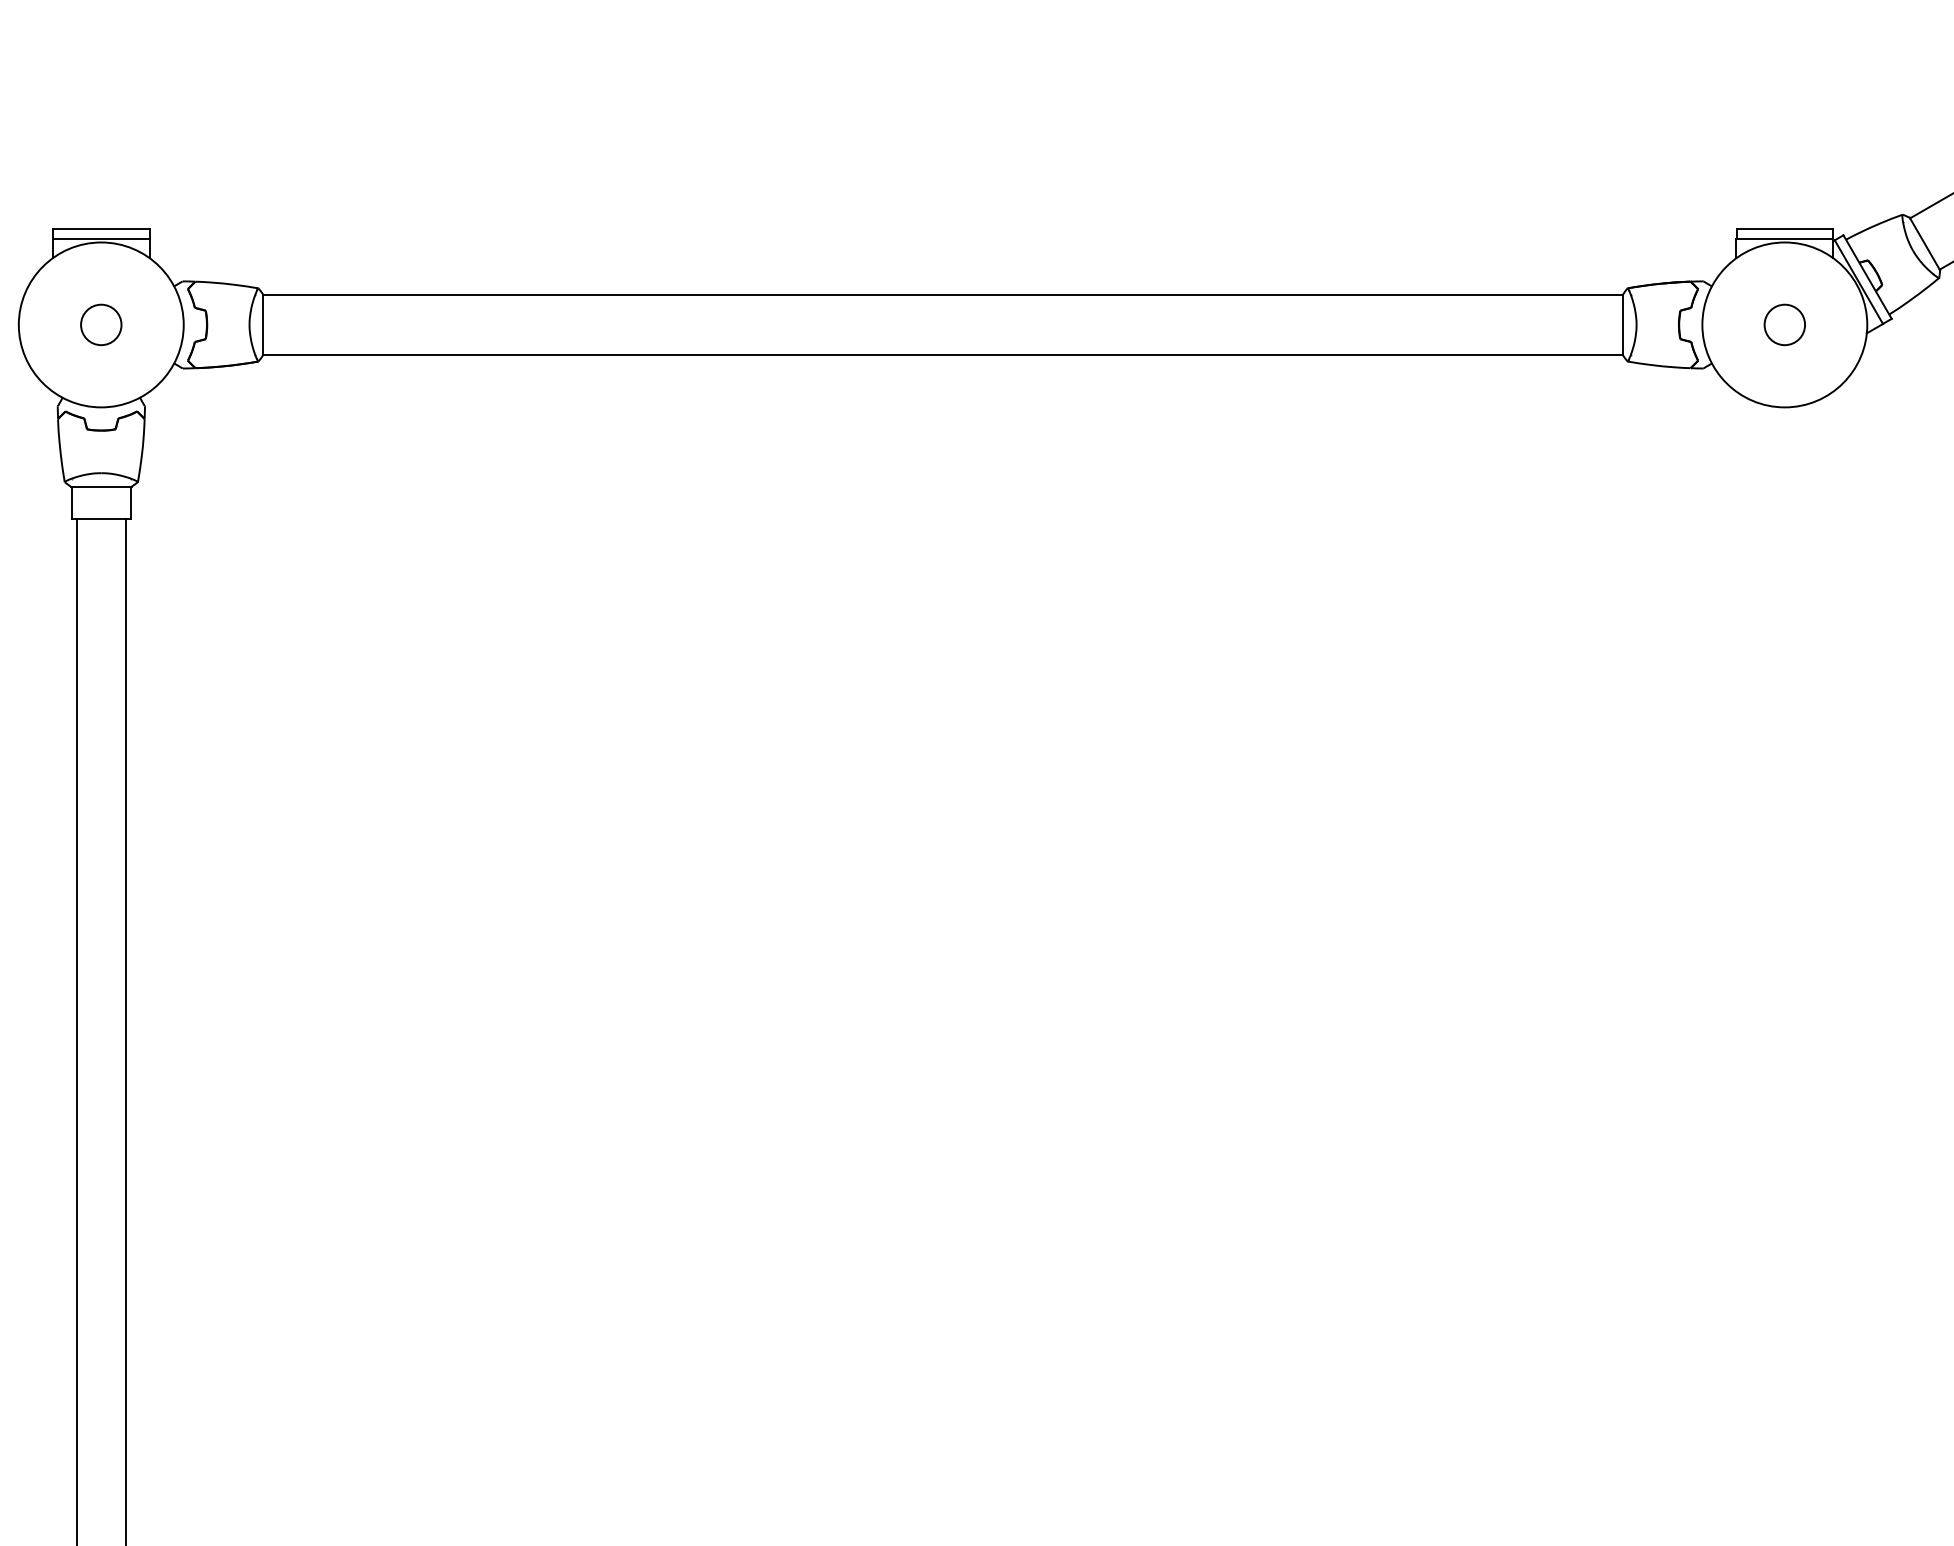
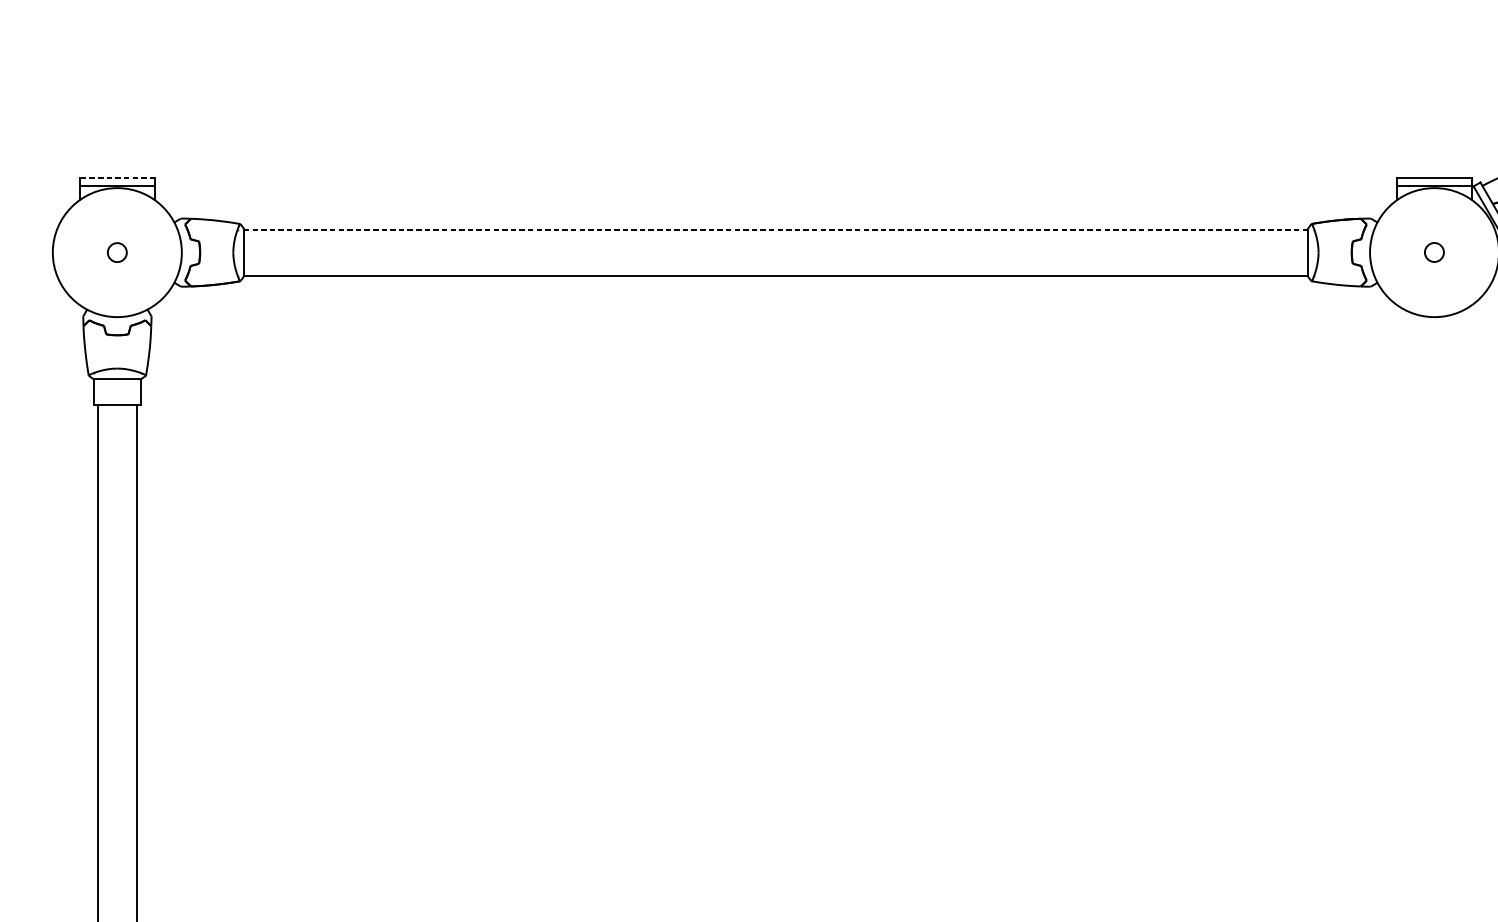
line: (100, 229) -> (116, 177), solid -> dashed
line: (943, 295) -> (776, 229), solid -> dashed
circle: (101, 324) -> (117, 252), size x0.6
circle: (1784, 324) -> (1434, 252), size x0.6

